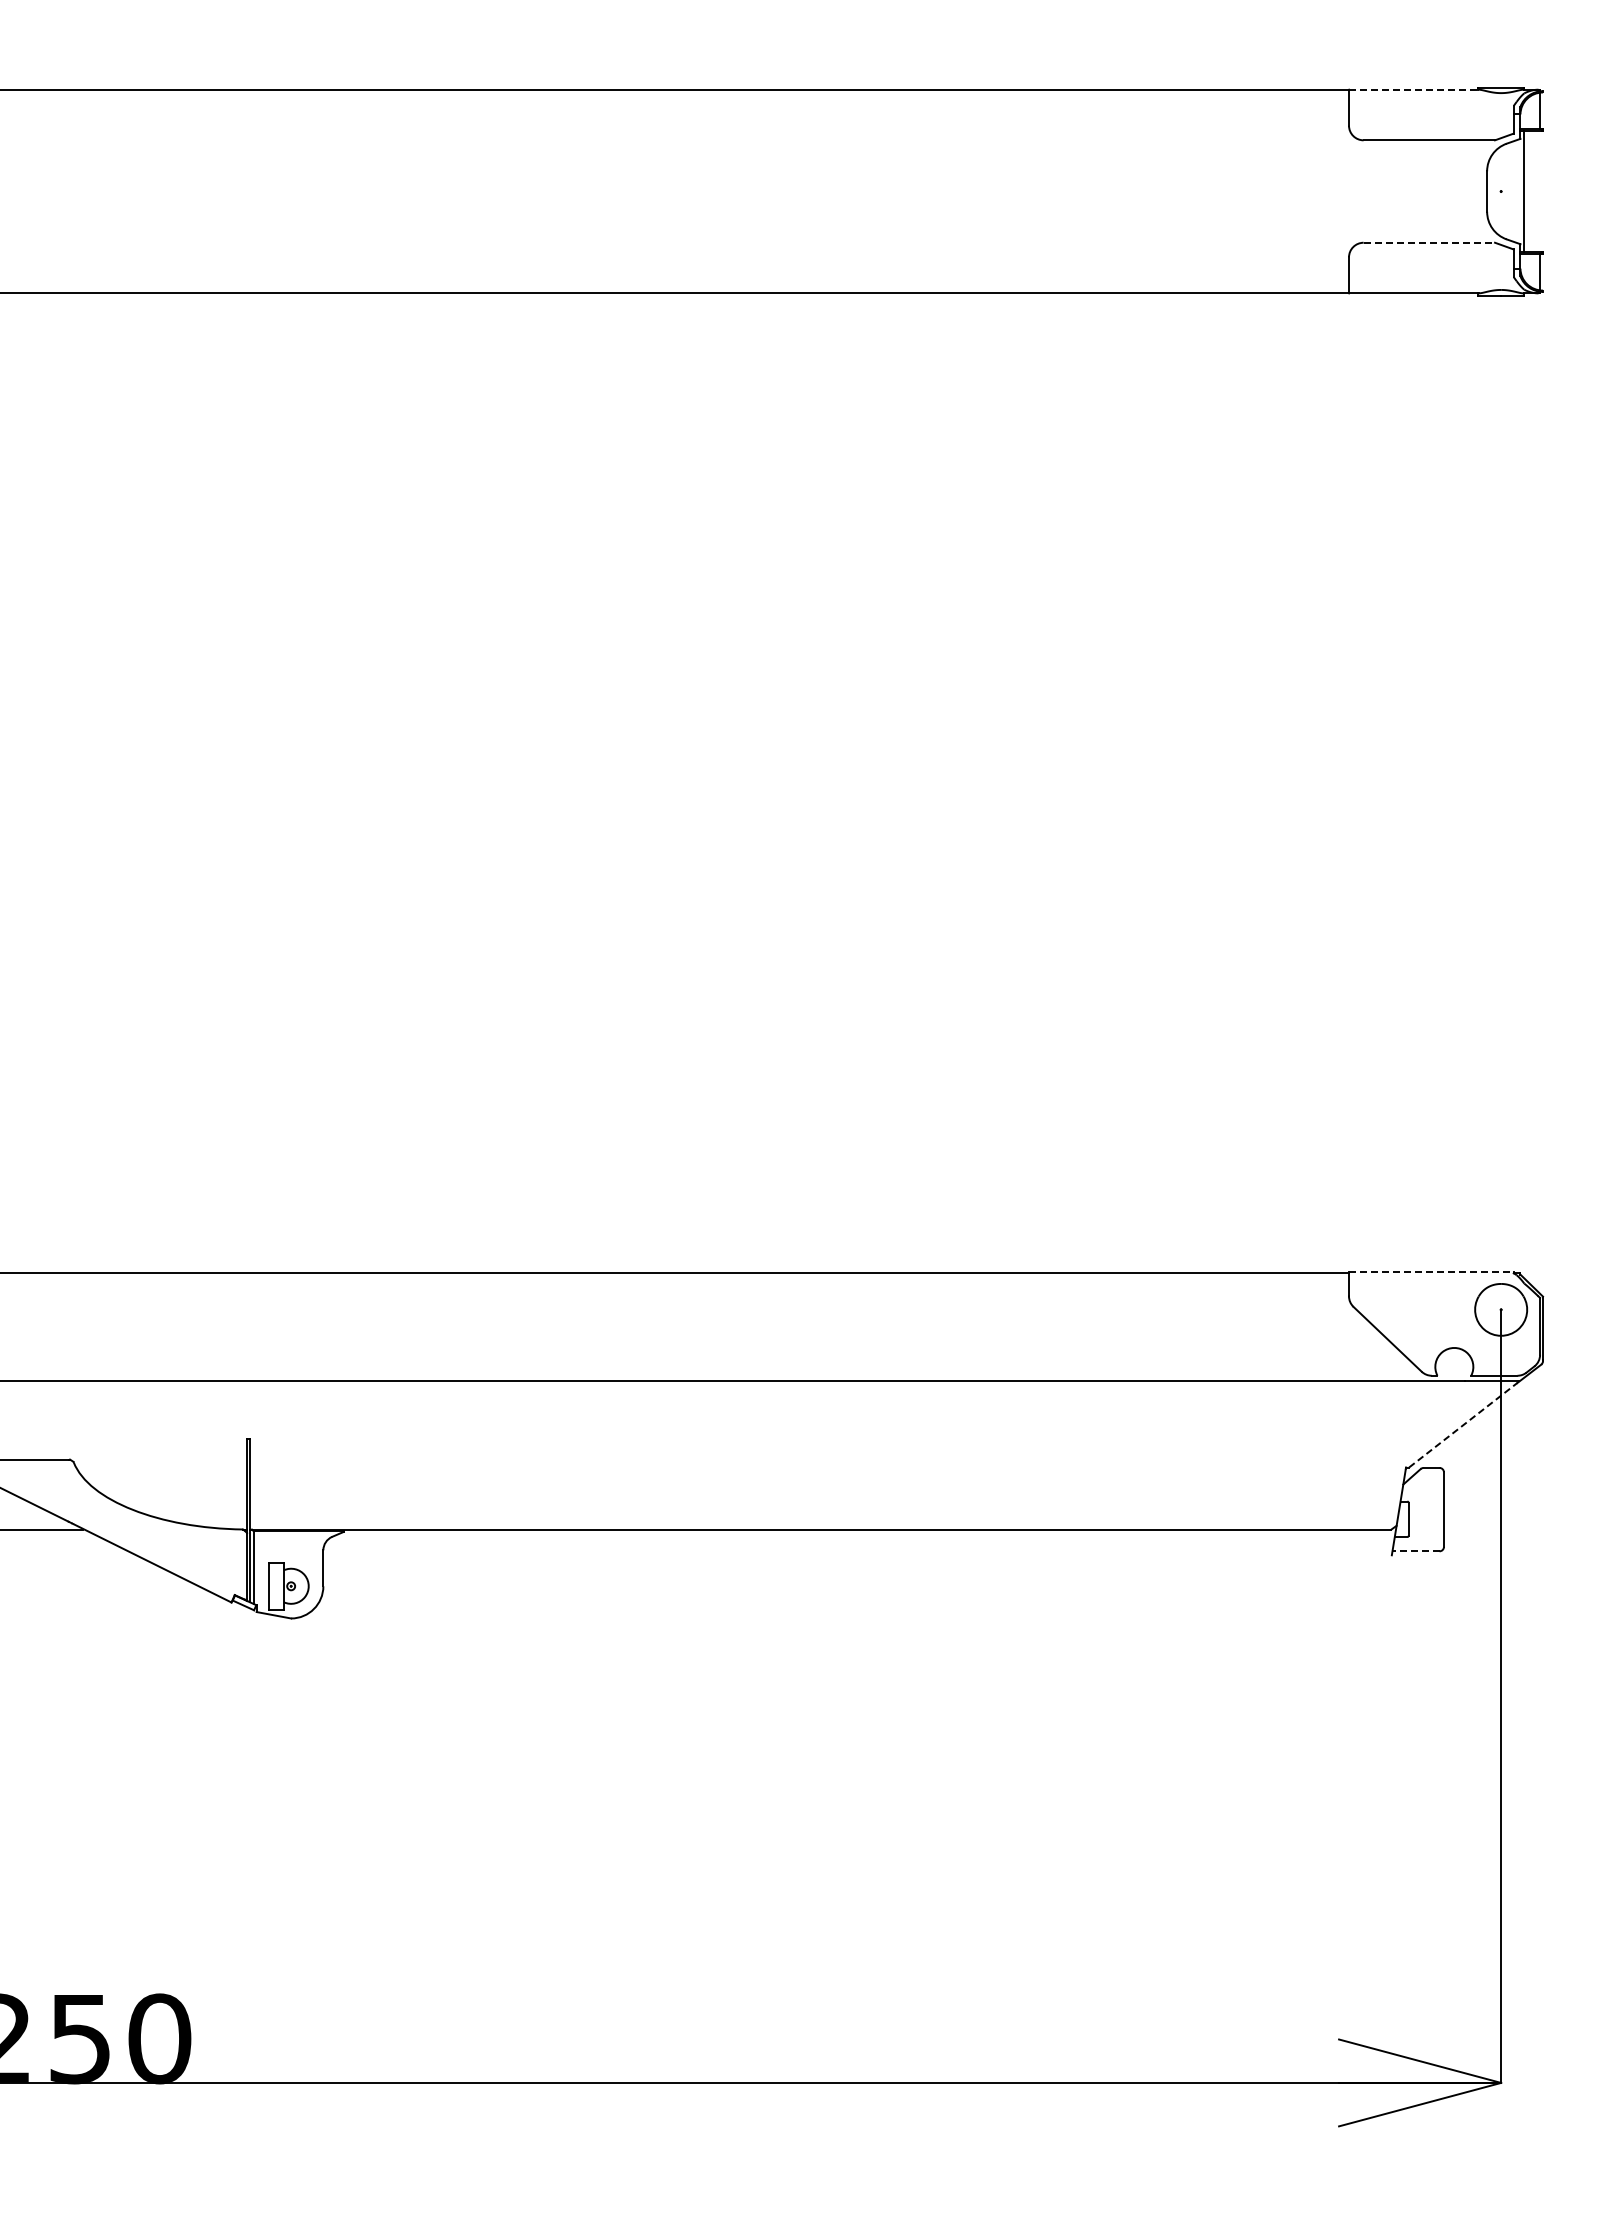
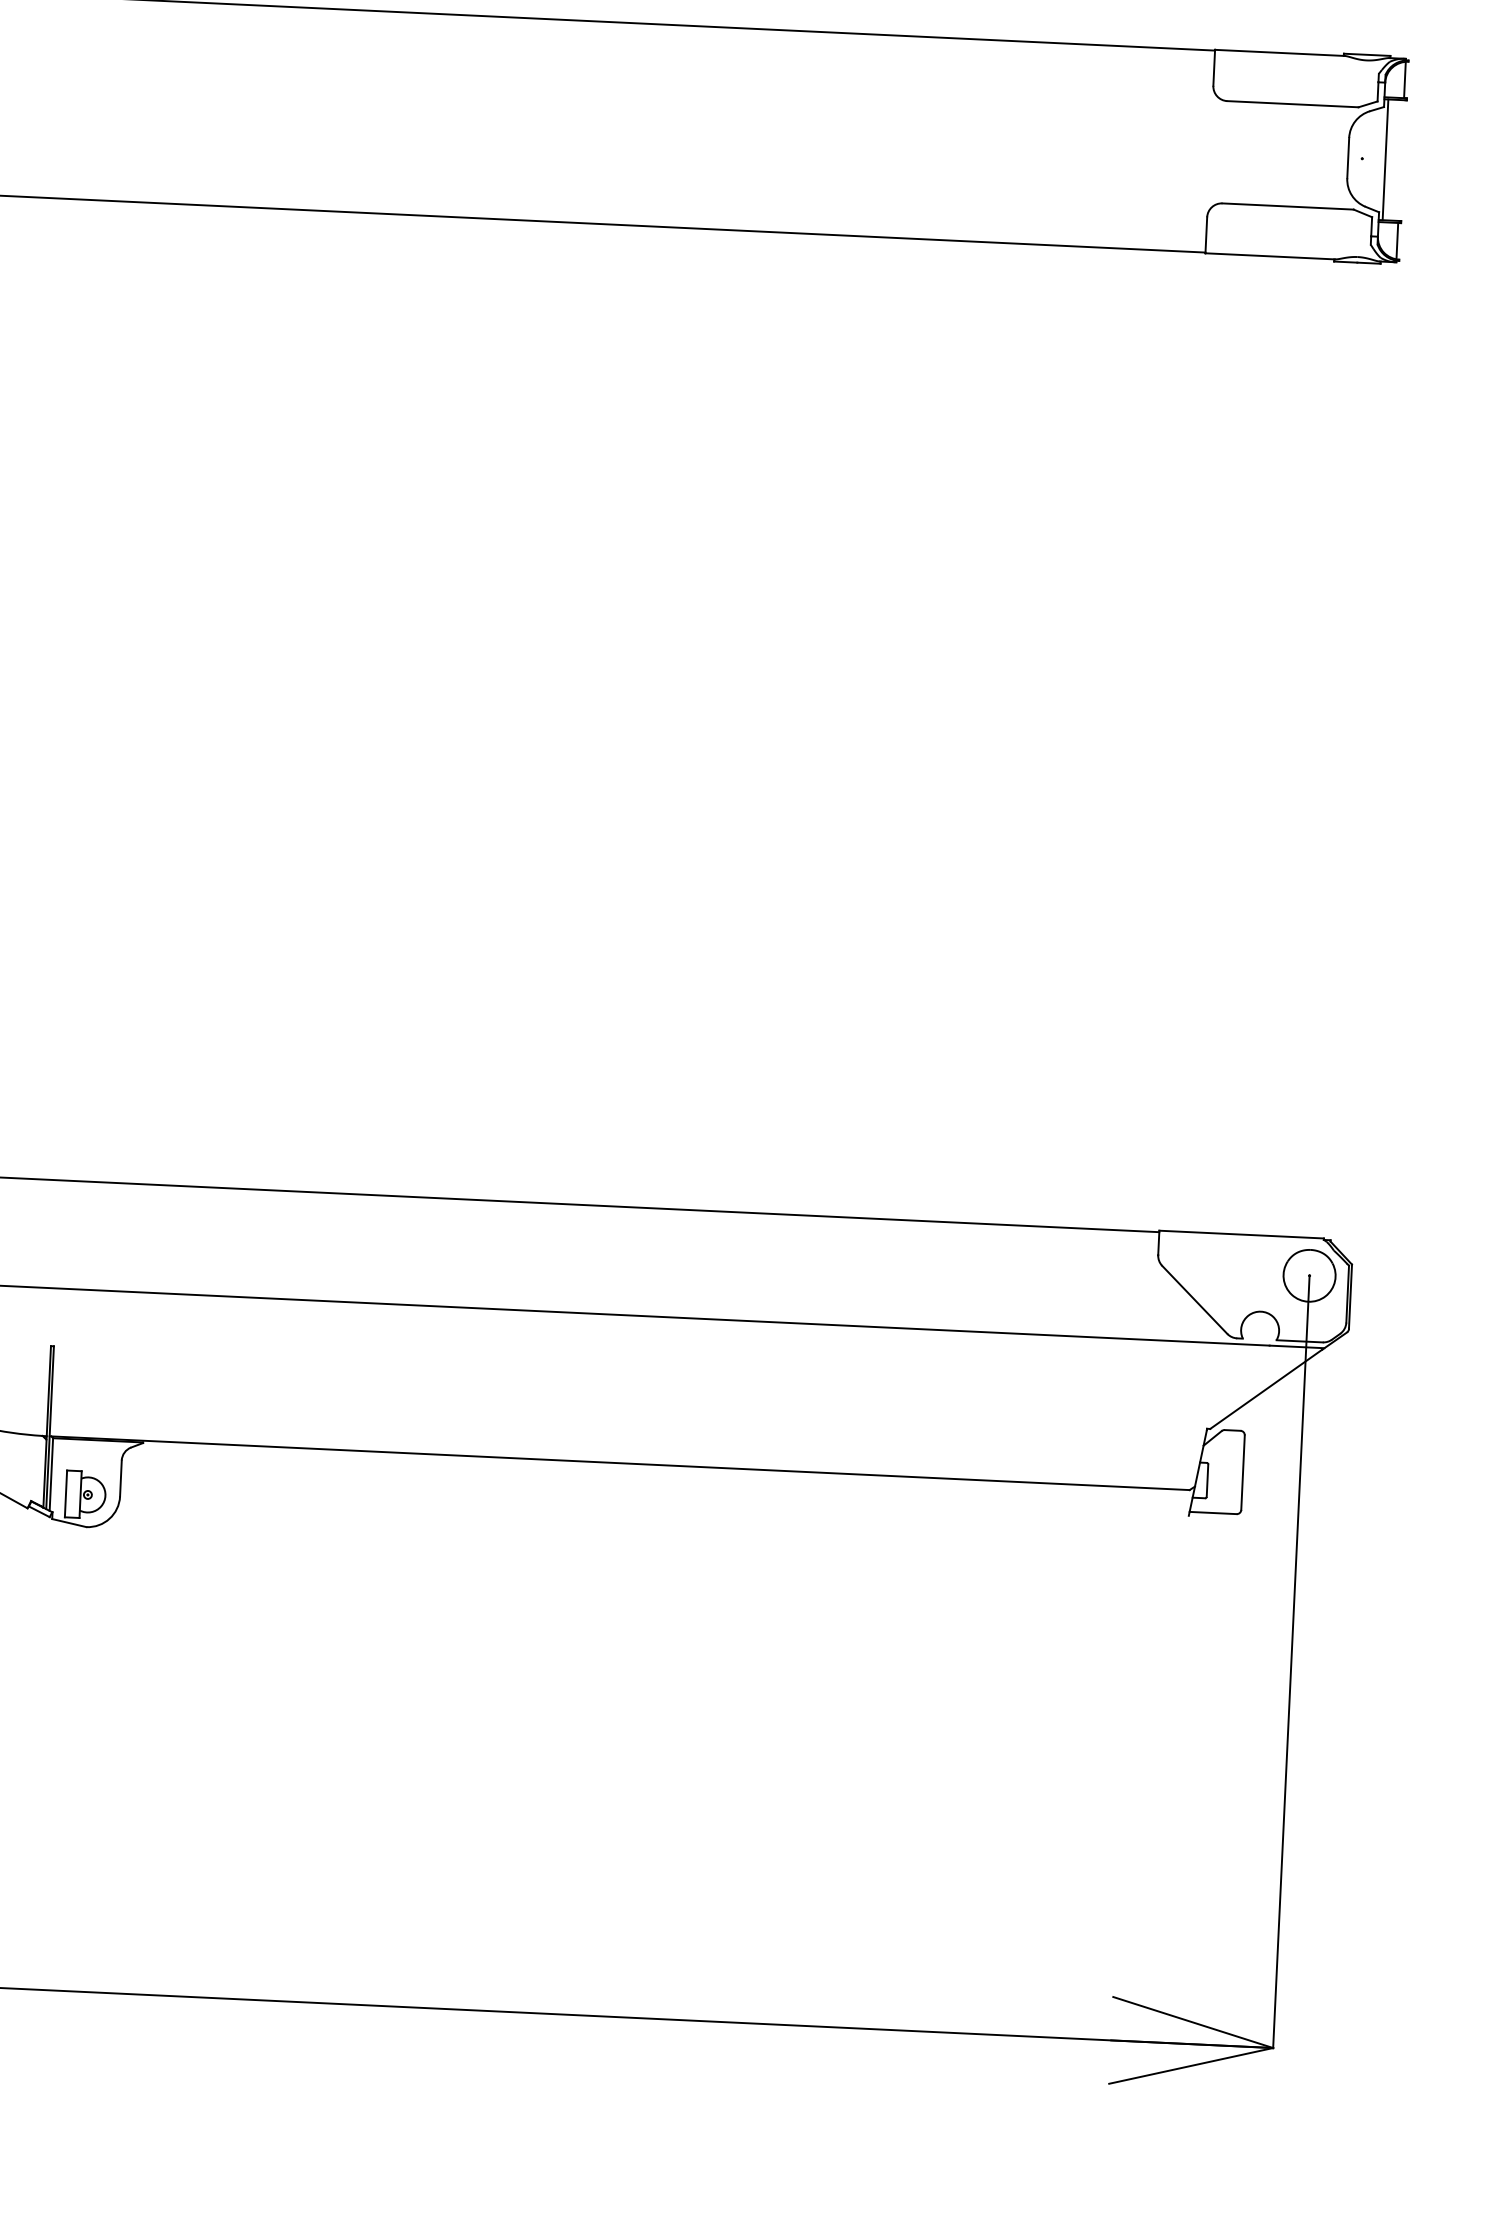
line: (1413, 89) -> (1279, 52), dashed -> solid
line: (1429, 242) -> (1288, 206), dashed -> solid
line: (1431, 1271) -> (1241, 1234), dashed -> solid
line: (1463, 1425) -> (1266, 1389), dashed -> solid
line: (1416, 1551) -> (1213, 1513), dashed -> solid

